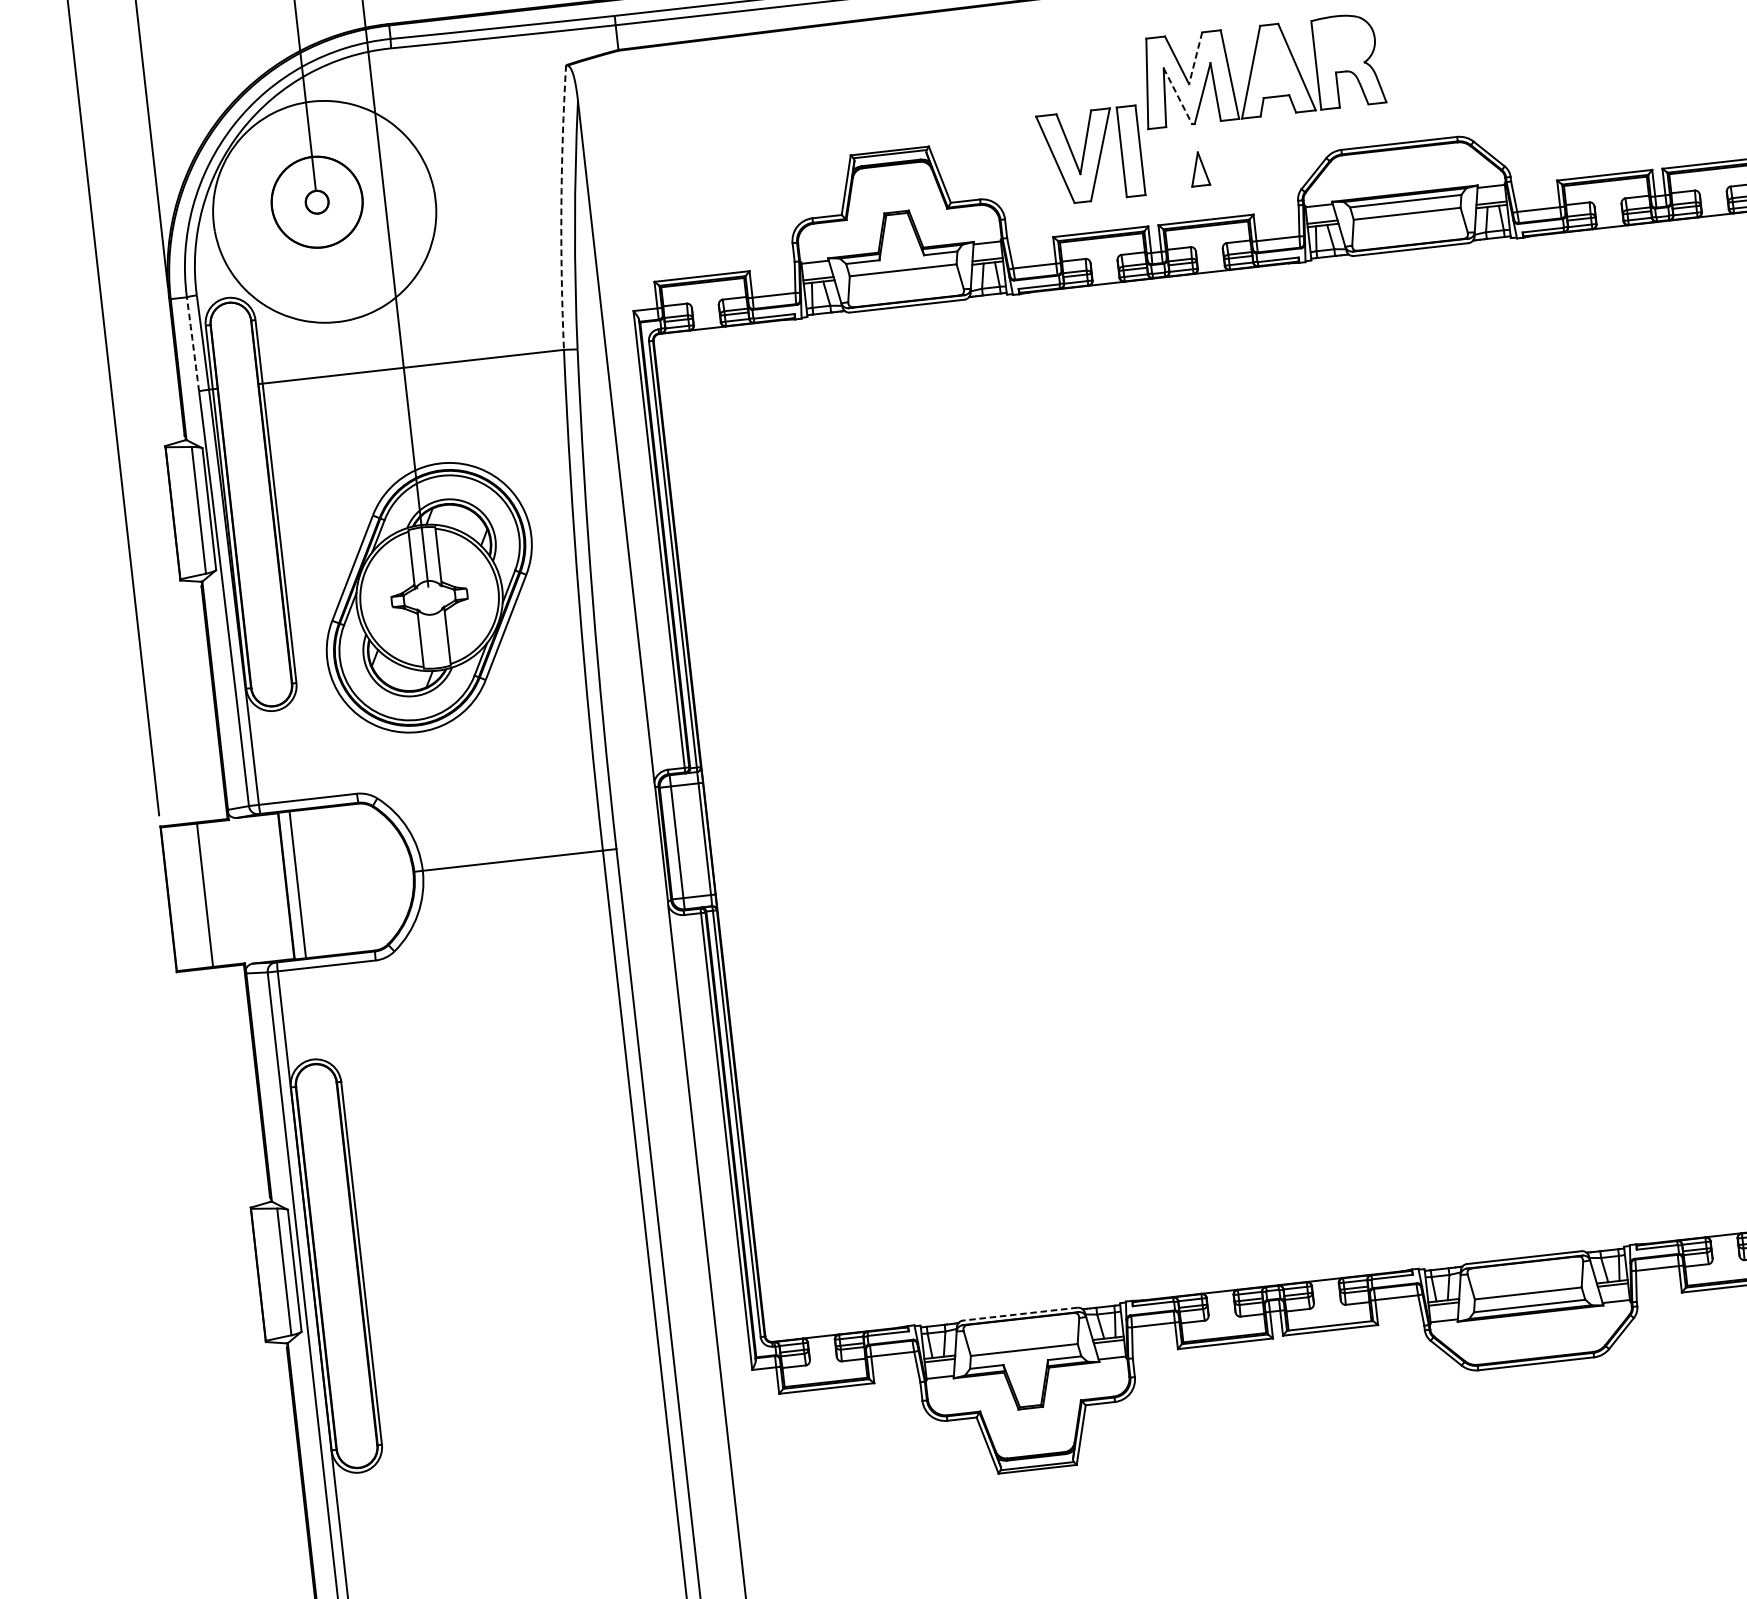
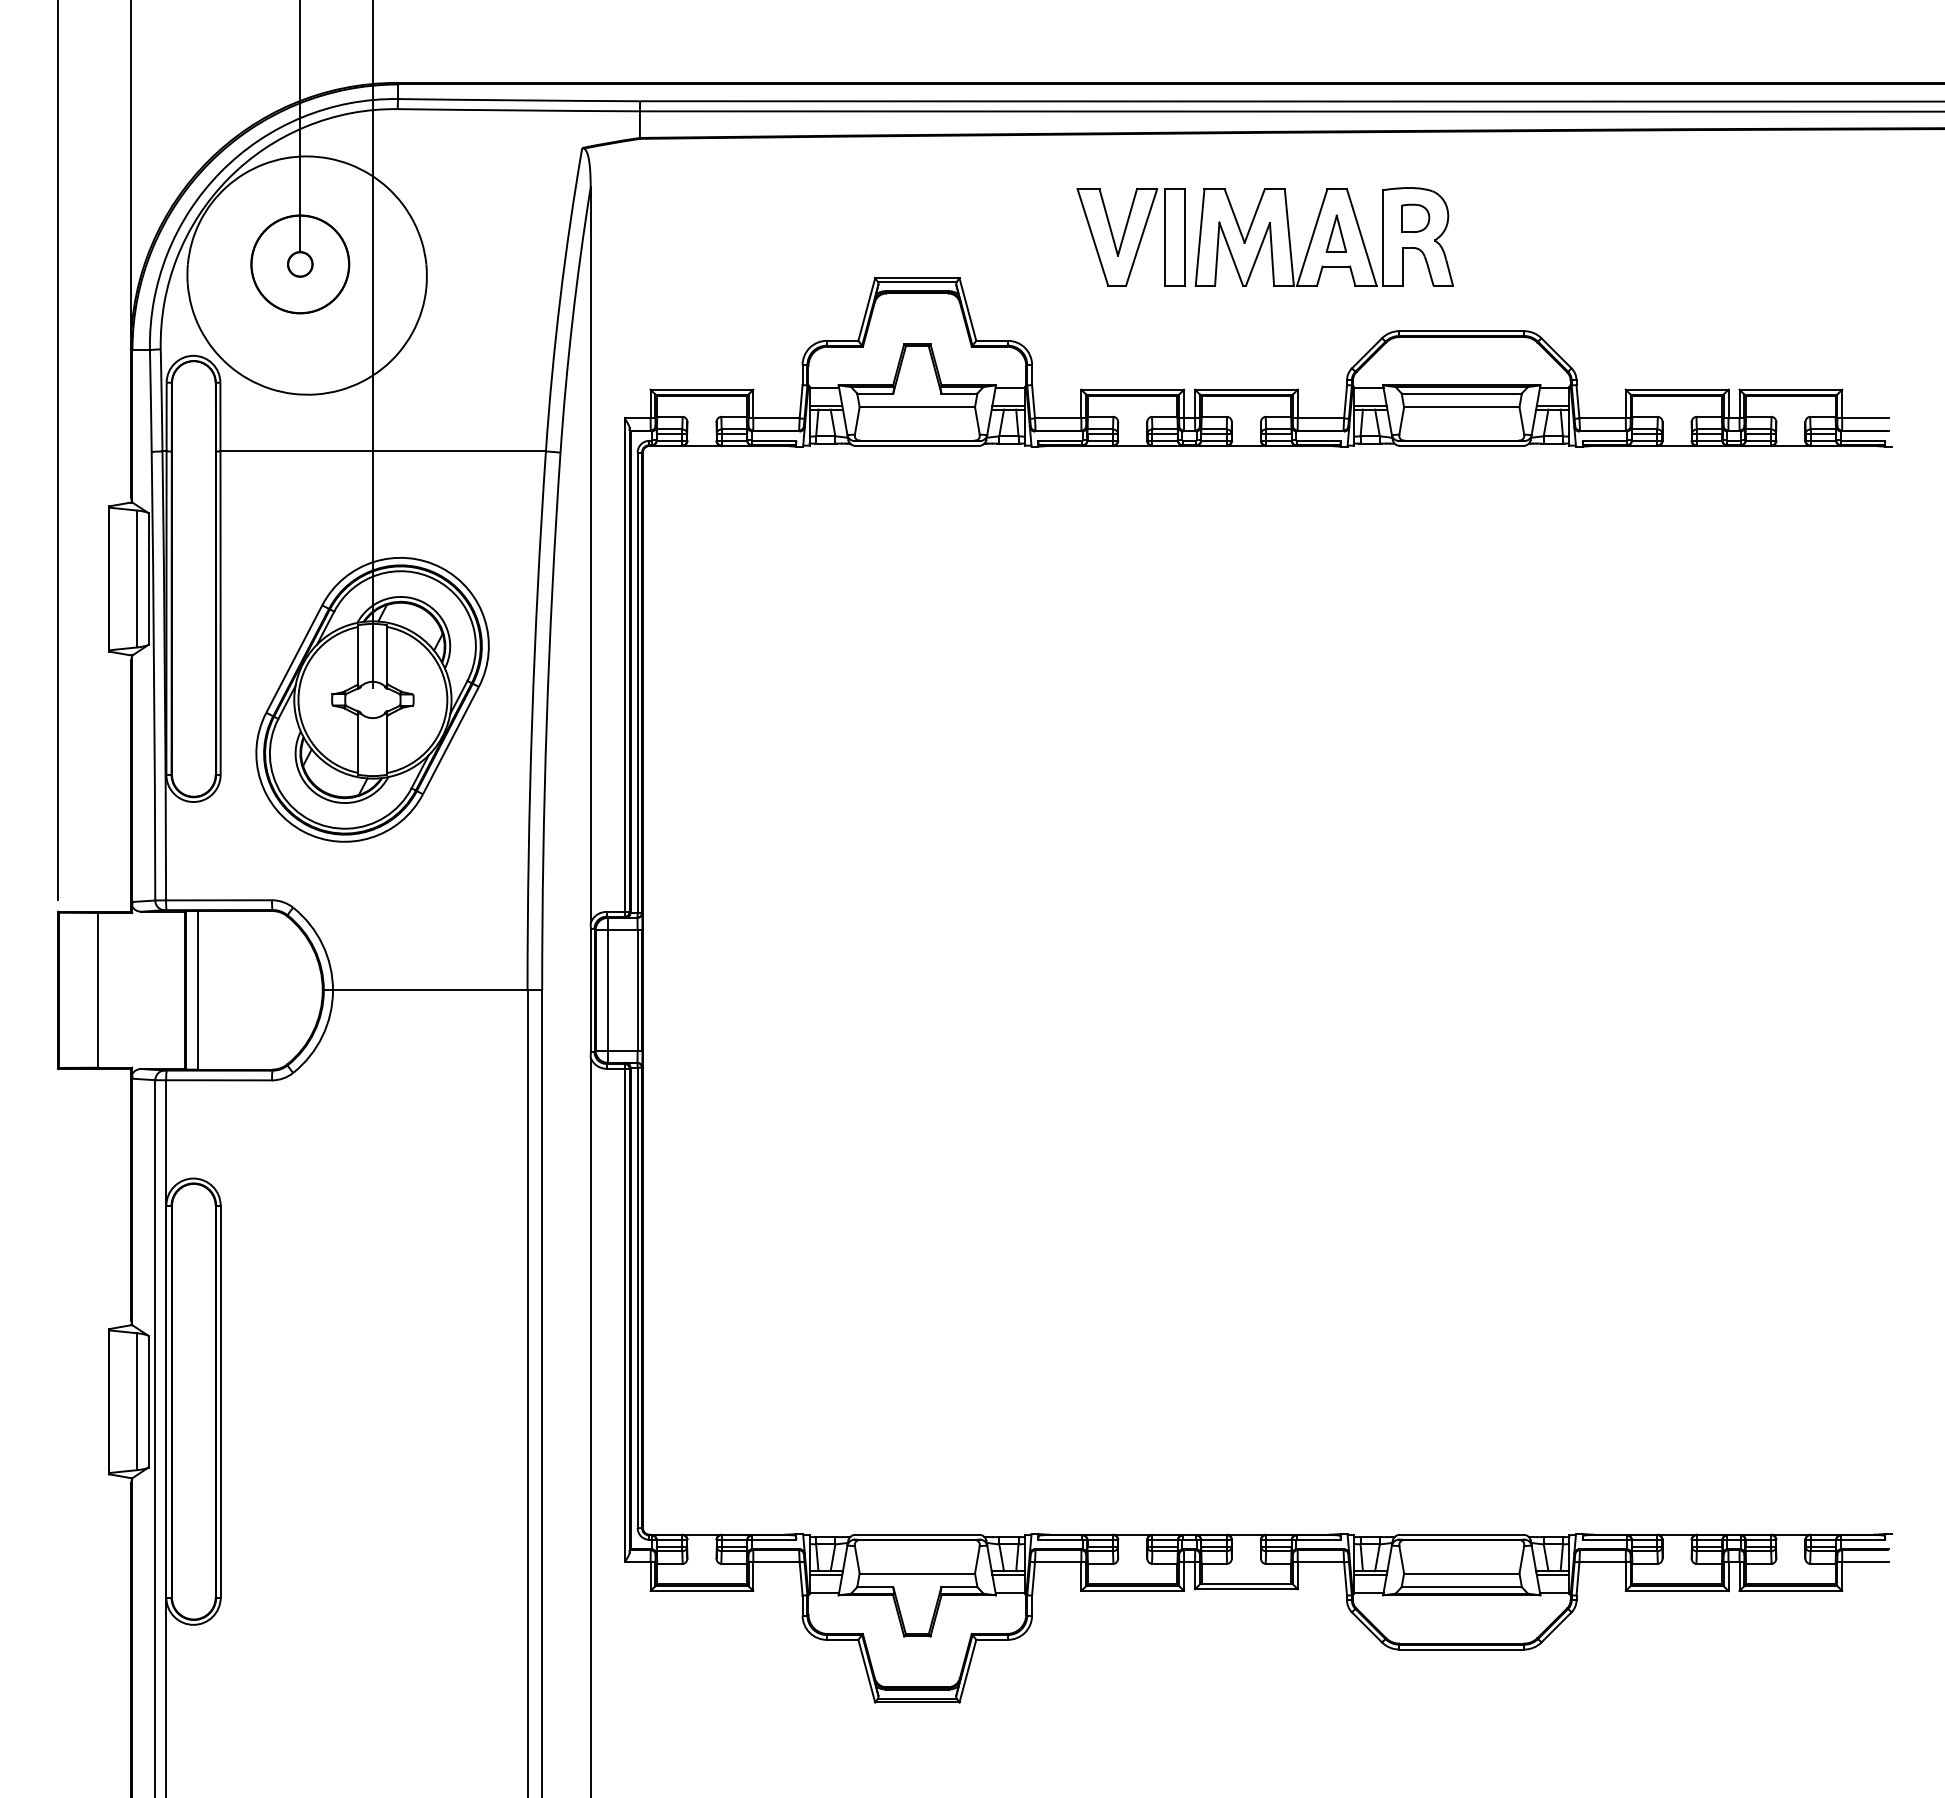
part: (1344, 43) -> (1415, 217), added
line: (1195, 58) -> (1254, 216), dashed -> solid
line: (1178, 96) -> (1231, 254), dashed -> solid
part: (1090, 155) -> (1130, 237), moved
part: (1198, 169) -> (1335, 233), moved
arc: (561, 207) -> (560, 299), dashed -> solid
arc: (192, 344) -> (150, 401), dashed -> solid
line: (1020, 1313) -> (917, 1534), dashed -> solid

